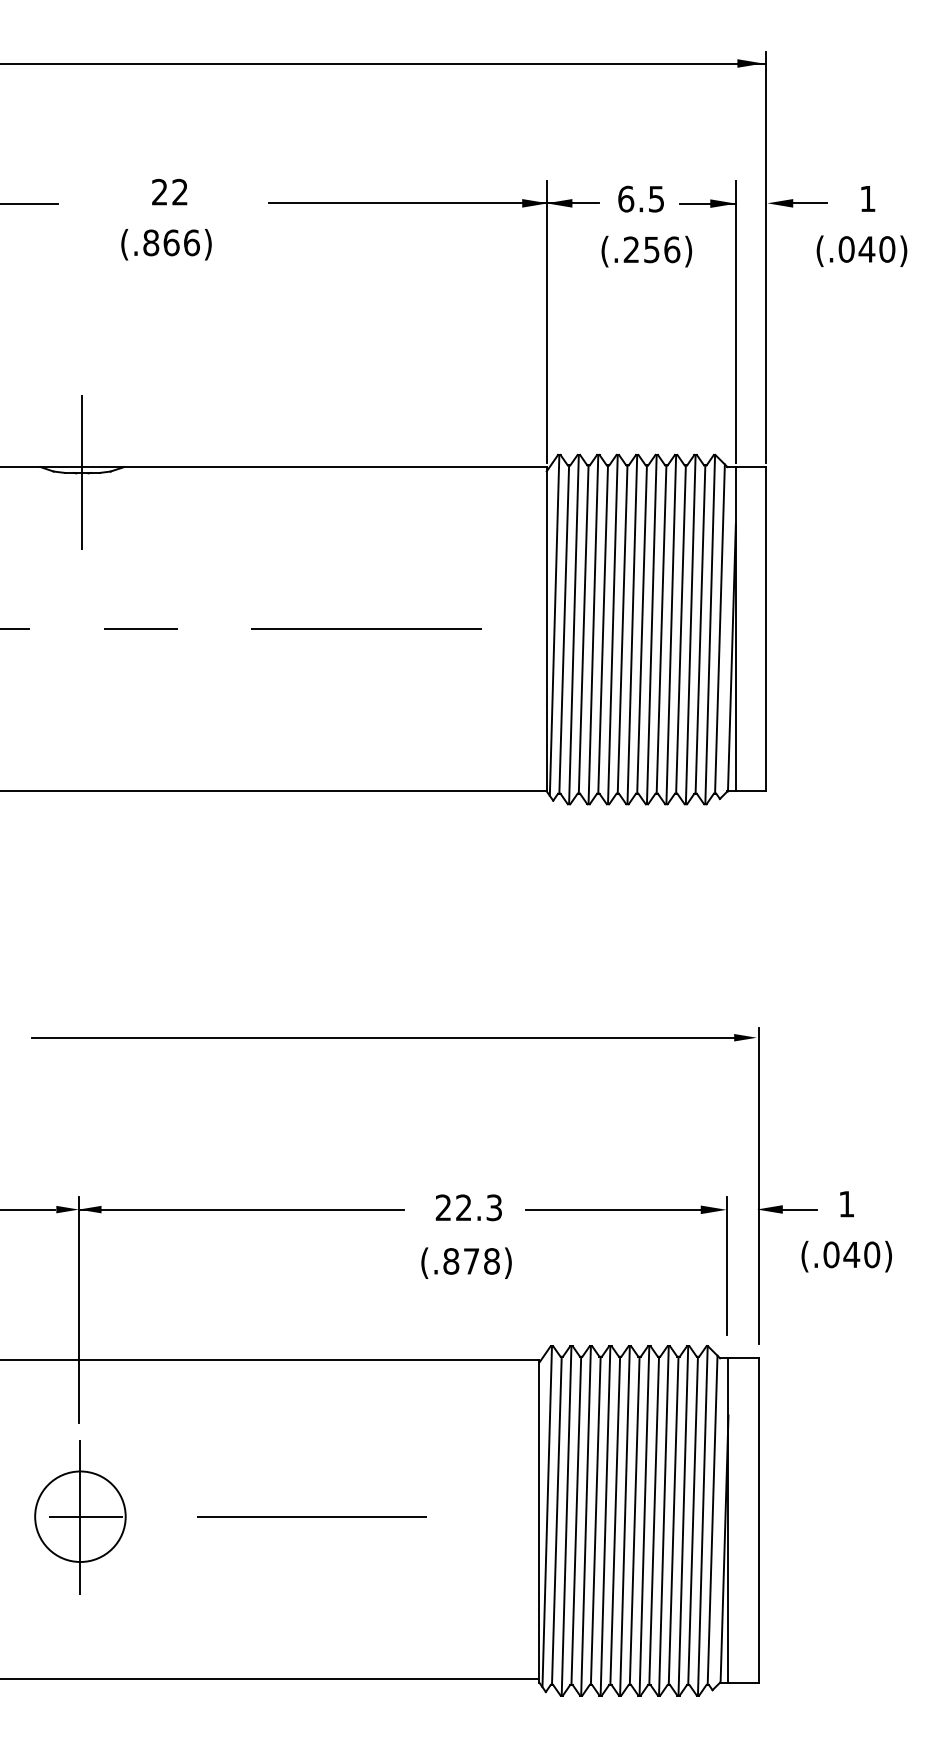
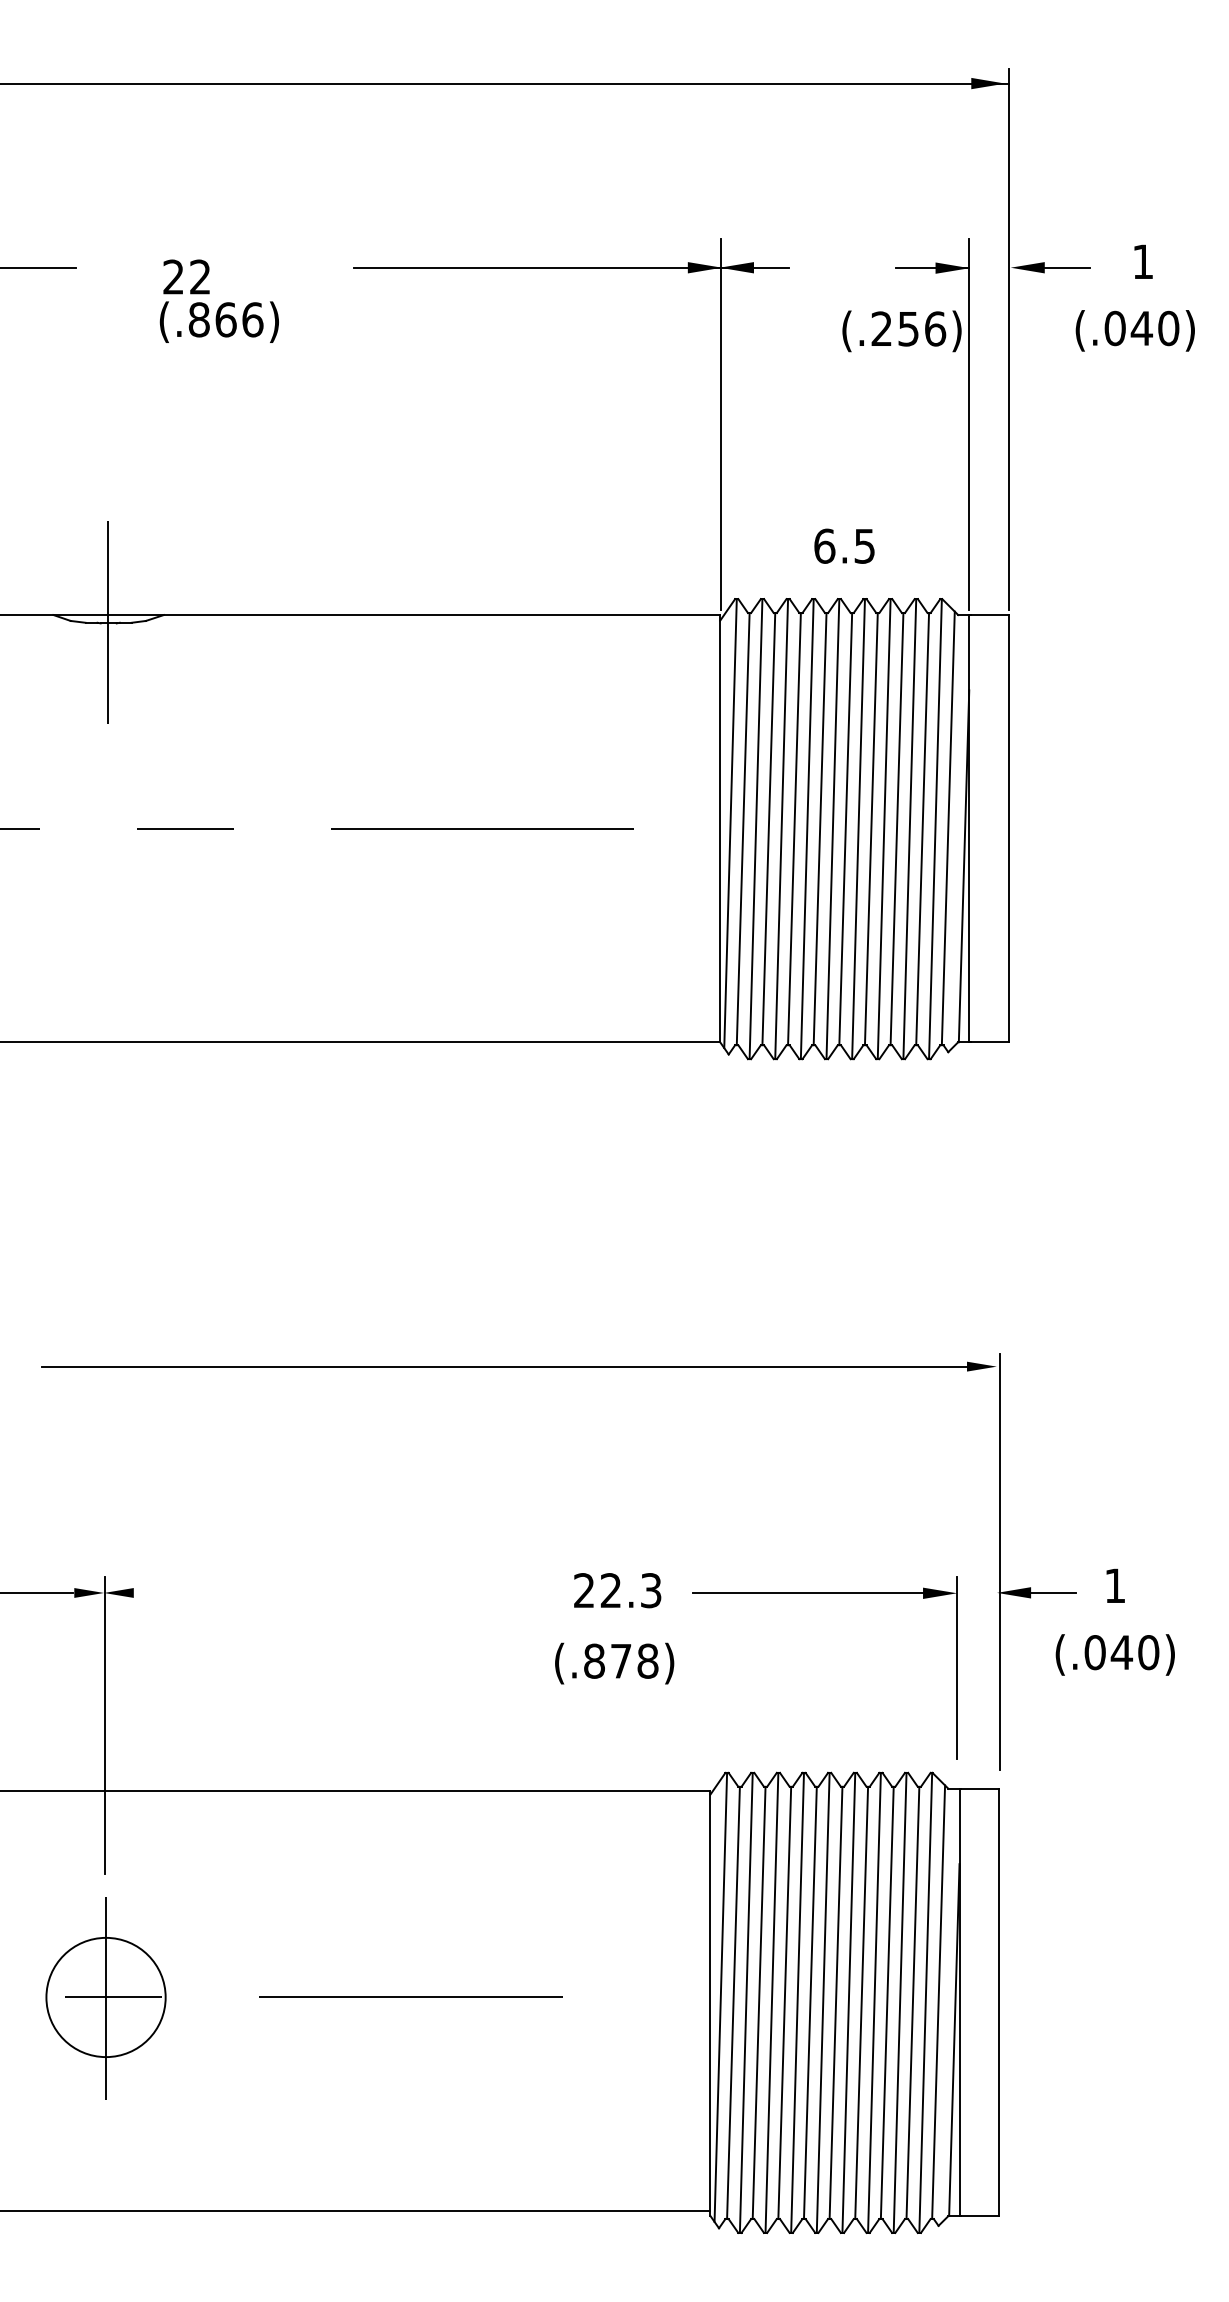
text: (169, 191) -> (186, 276), moved
text: (641, 198) -> (844, 545), moved
text: (646, 251) -> (901, 331), moved
line: (241, 1209) -> (318, 1592), removed

